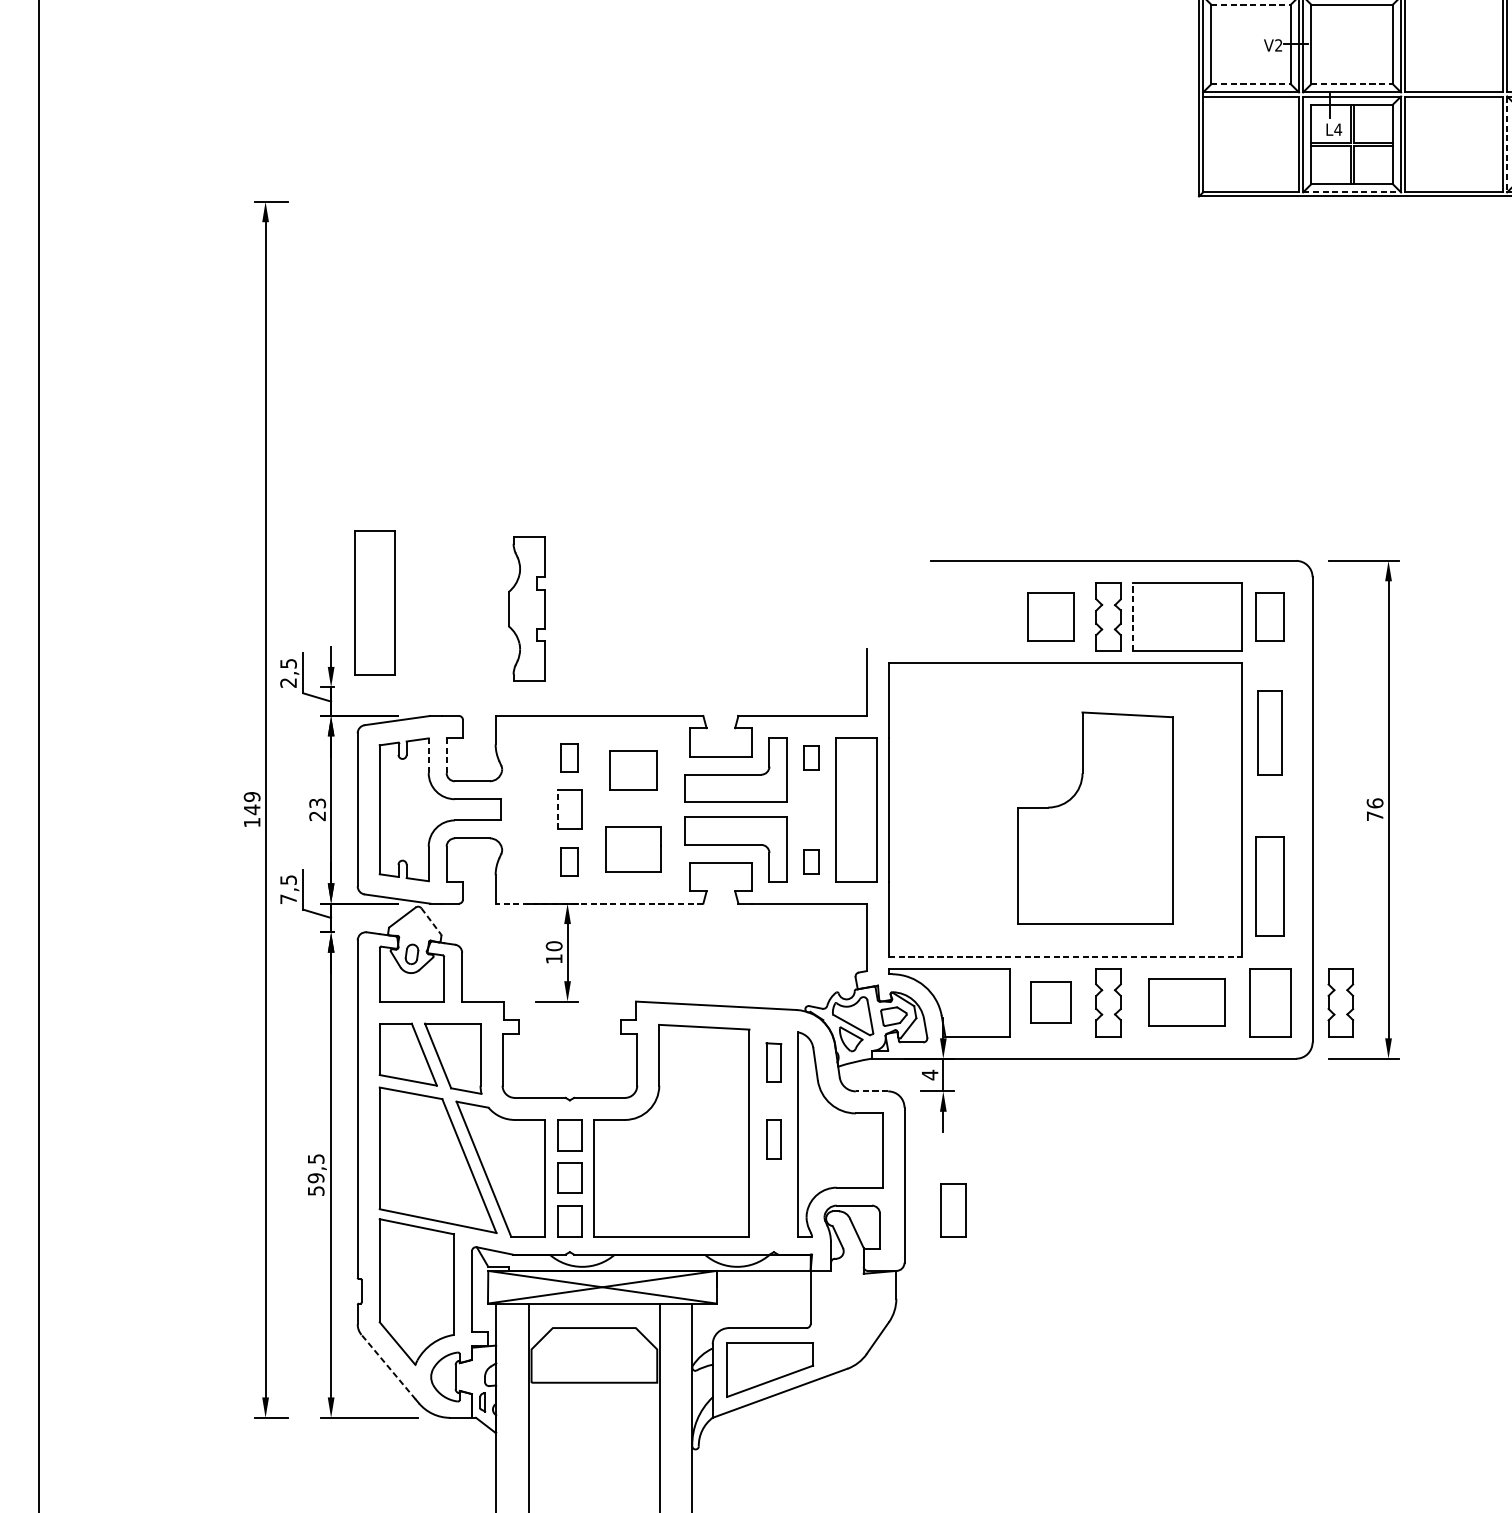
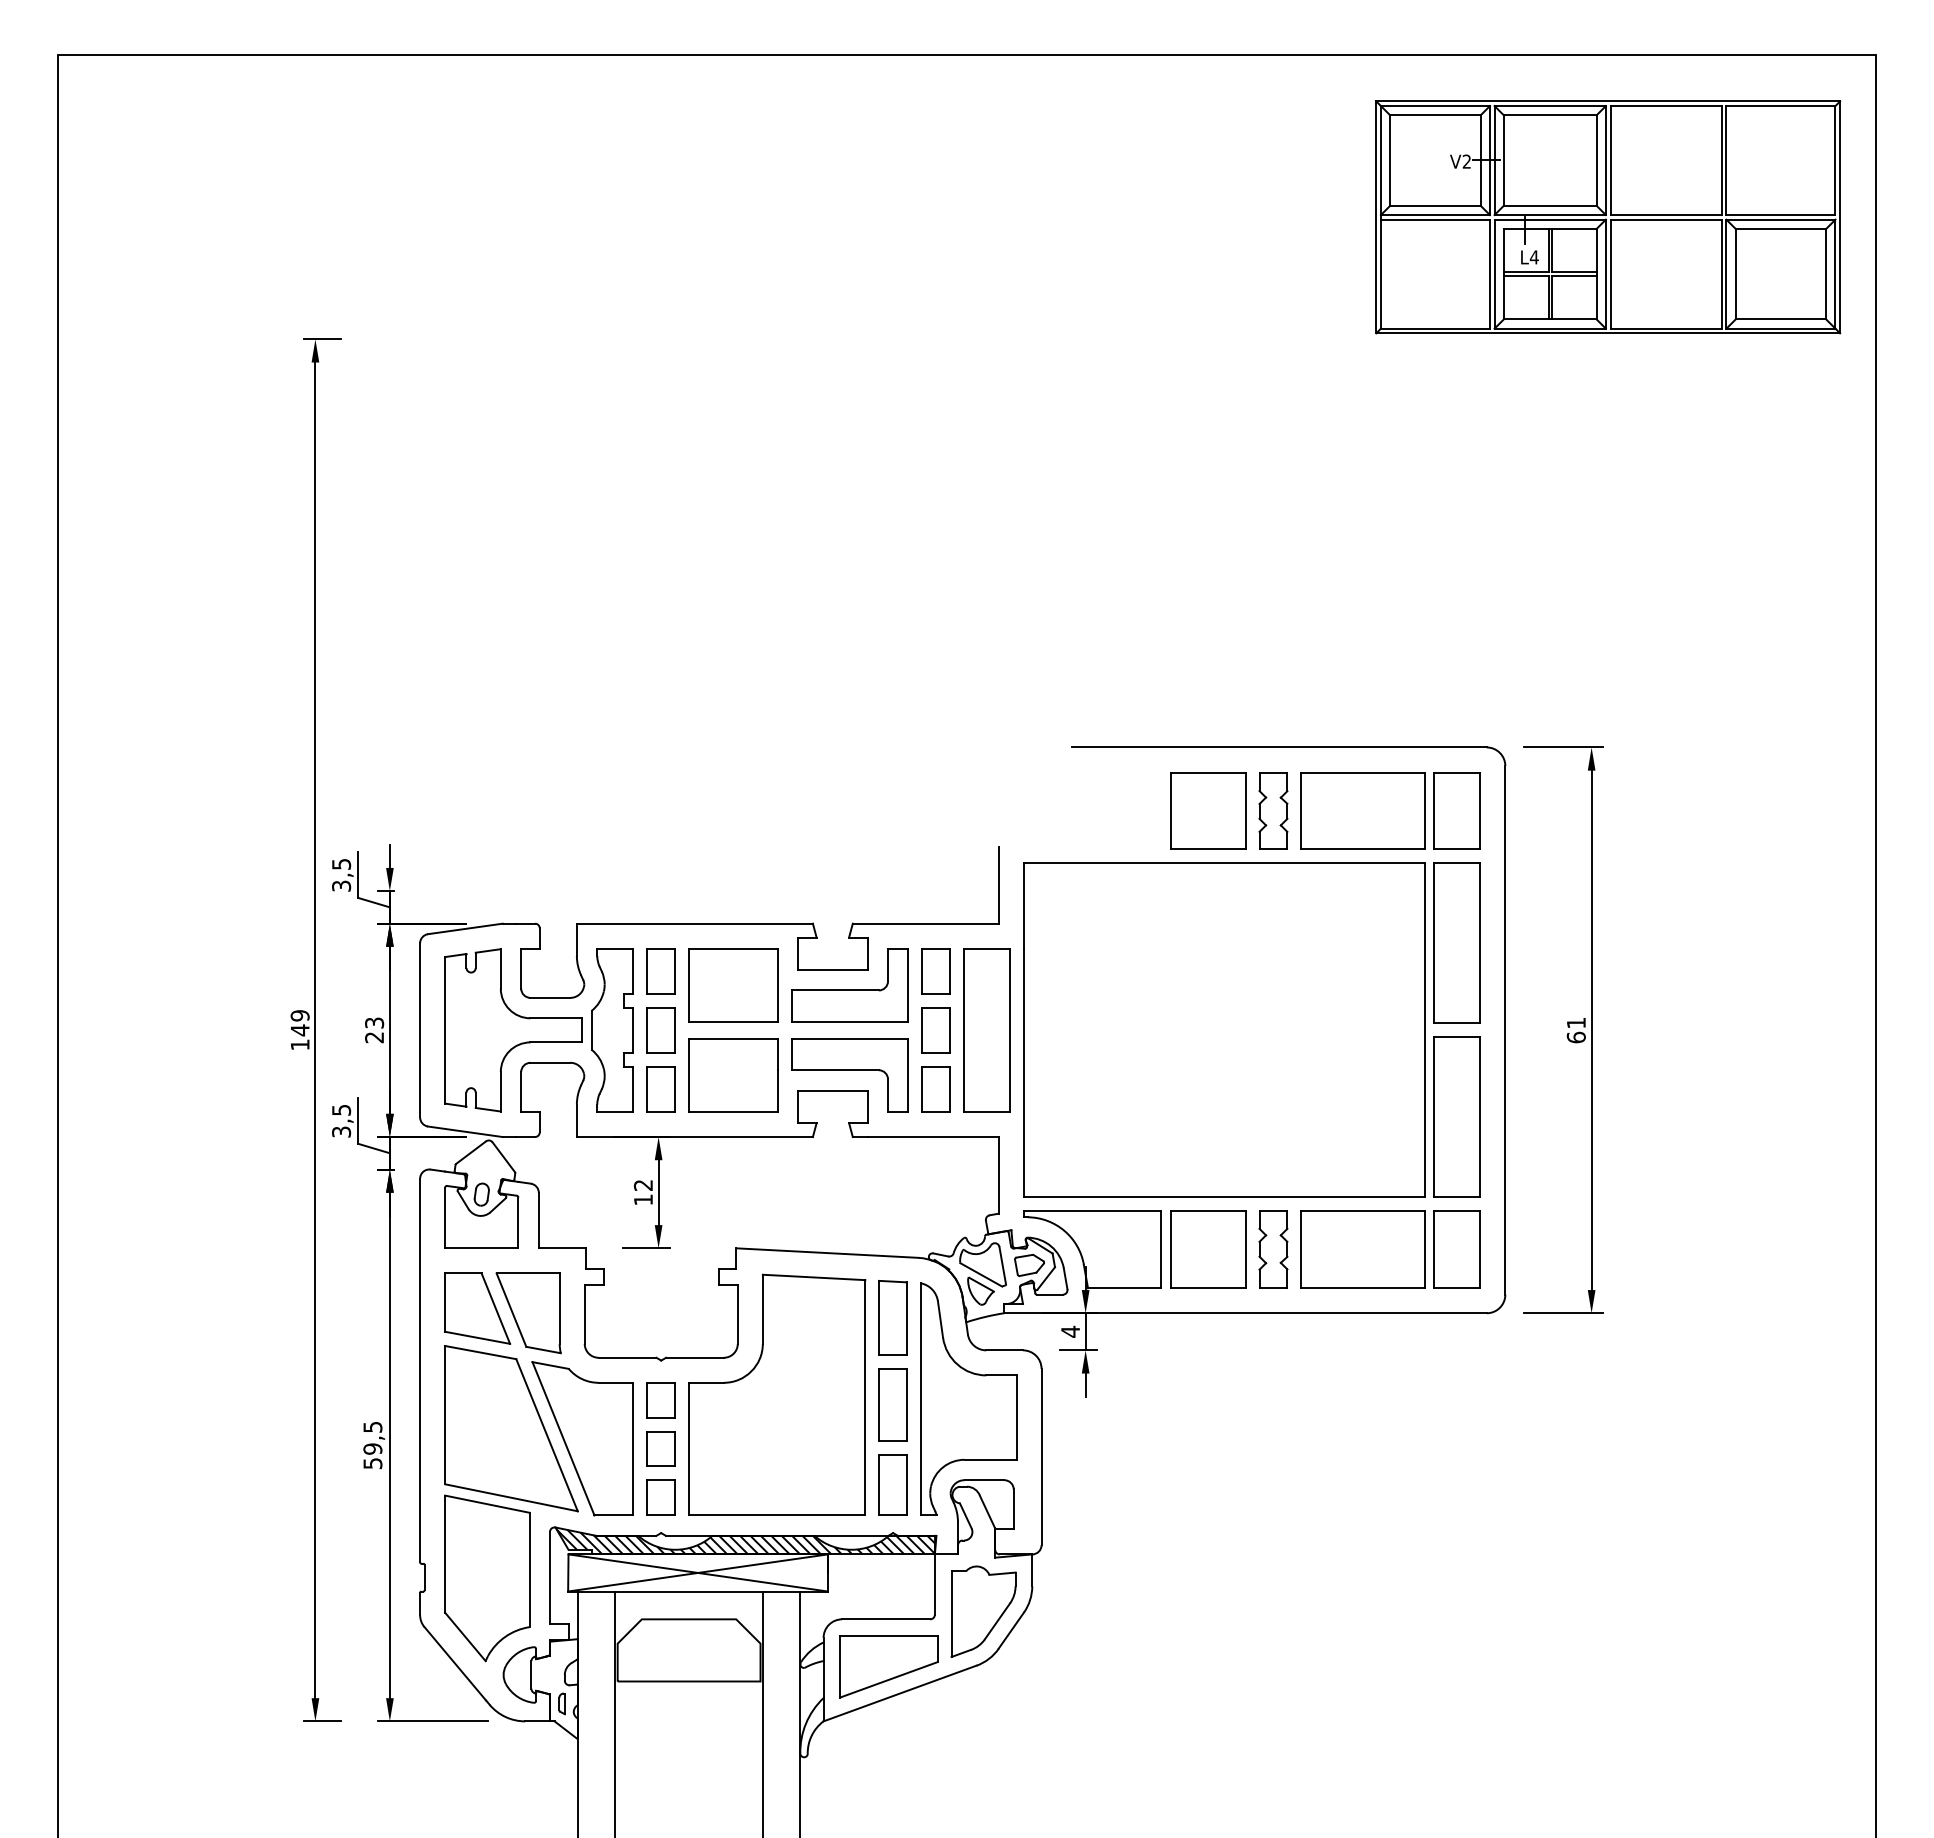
line: (1251, 4) -> (1435, 115), dashed -> solid
line: (1251, 84) -> (1435, 205), dashed -> solid
line: (1352, 84) -> (1550, 205), dashed -> solid
line: (1507, 144) -> (1726, 274), dashed -> solid
line: (1352, 192) -> (1550, 328), dashed -> solid
part: (374, 603) -> (439, 795), removed
part: (526, 609) -> (612, 1030), moved
part: (1051, 616) -> (1208, 810), size x1.43
line: (1133, 616) -> (1301, 810), dashed -> solid
part: (1269, 616) -> (1456, 810), size x1.43
text: (288, 682) -> (341, 885), 2,5 -> 3,5
part: (1269, 732) -> (1456, 942), size x1.67
line: (428, 755) -> (500, 968), dashed -> solid
line: (446, 755) -> (521, 968), dashed -> solid
part: (569, 758) -> (660, 971), size x1.43
part: (811, 758) -> (935, 971), size x1.67
part: (633, 770) -> (733, 985), size x1.67
line: (557, 809) -> (647, 1029), dashed -> solid
part: (811, 809) -> (935, 1030), added
text: (1374, 809) -> (1575, 1030), 76 -> 61
part: (1095, 817) -> (1258, 1039), removed
part: (633, 849) -> (733, 1075), size x1.43
part: (569, 861) -> (660, 1089), size x1.43
part: (811, 861) -> (935, 1089), size x1.67
part: (1269, 885) -> (1456, 1116), size x1.43
text: (288, 898) -> (341, 1131), 7,5 -> 3,5
line: (599, 904) -> (694, 1137), dashed -> solid
line: (431, 921) -> (503, 1157), dashed -> solid
text: (554, 946) -> (643, 1185), 10 -> 12
line: (1065, 956) -> (1224, 1197), dashed -> solid
part: (1051, 1002) -> (1208, 1249), size x1.67
part: (1186, 1002) -> (1362, 1249), size x1.43
part: (1340, 1002) -> (1537, 1249), removed
part: (773, 1062) -> (892, 1317), size x1.67
line: (871, 1091) -> (1004, 1350), dashed -> solid
part: (773, 1139) -> (892, 1404), size x1.67
part: (952, 1209) -> (892, 1484), moved
hatch: (644, 1259) -> (745, 1541), added
part: (853, 1321) -> (983, 1611), added
line: (388, 1366) -> (455, 1663), dashed -> solid

